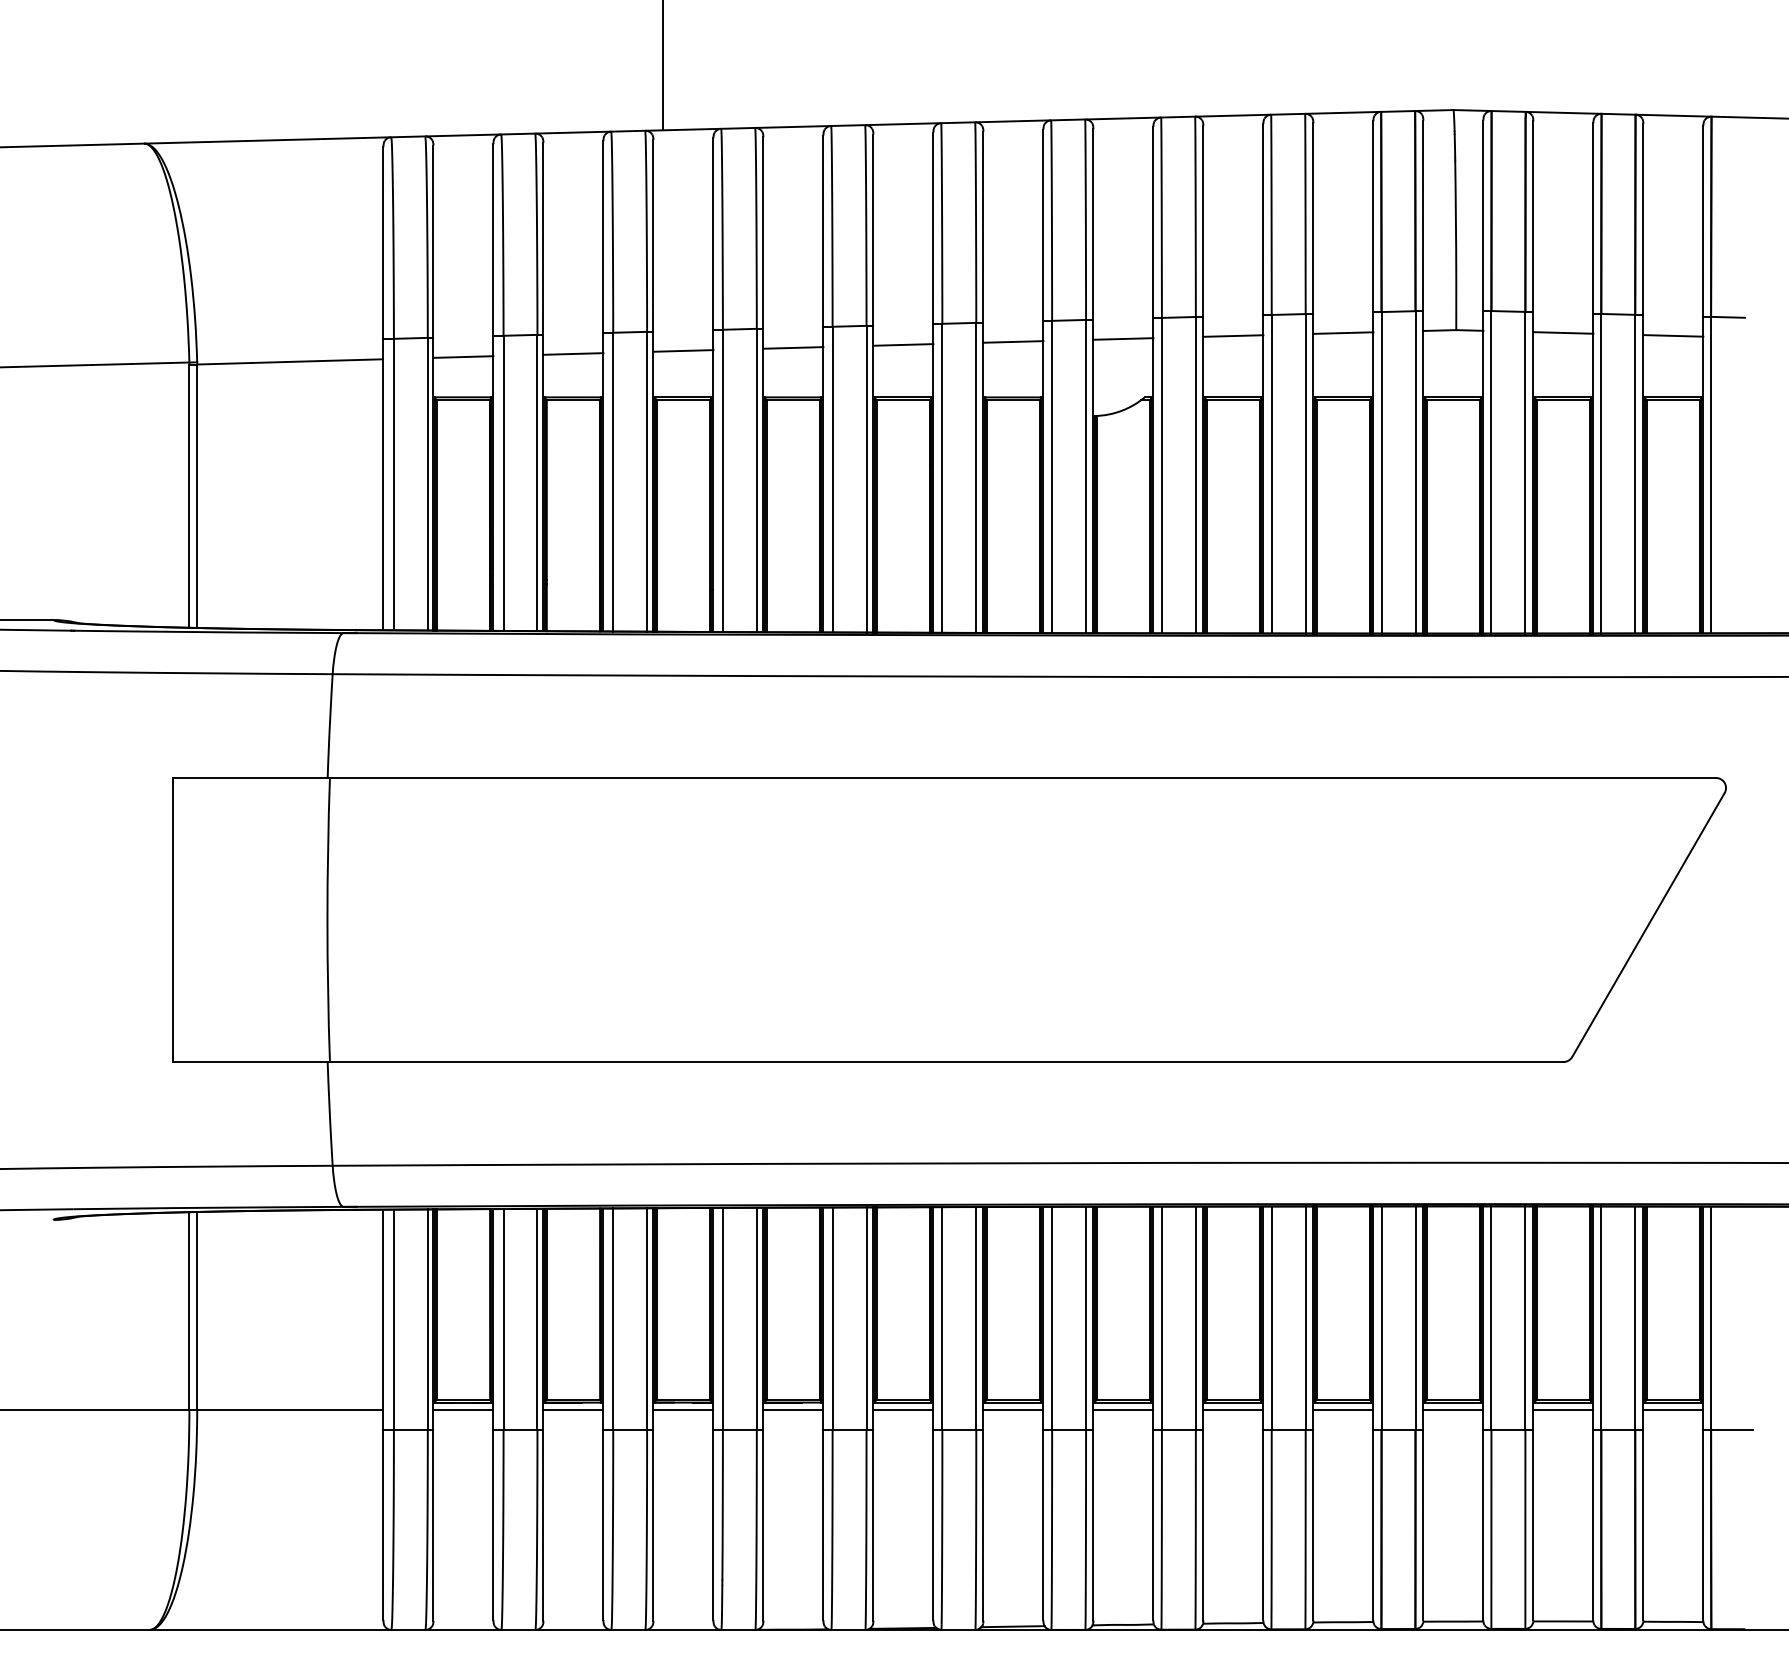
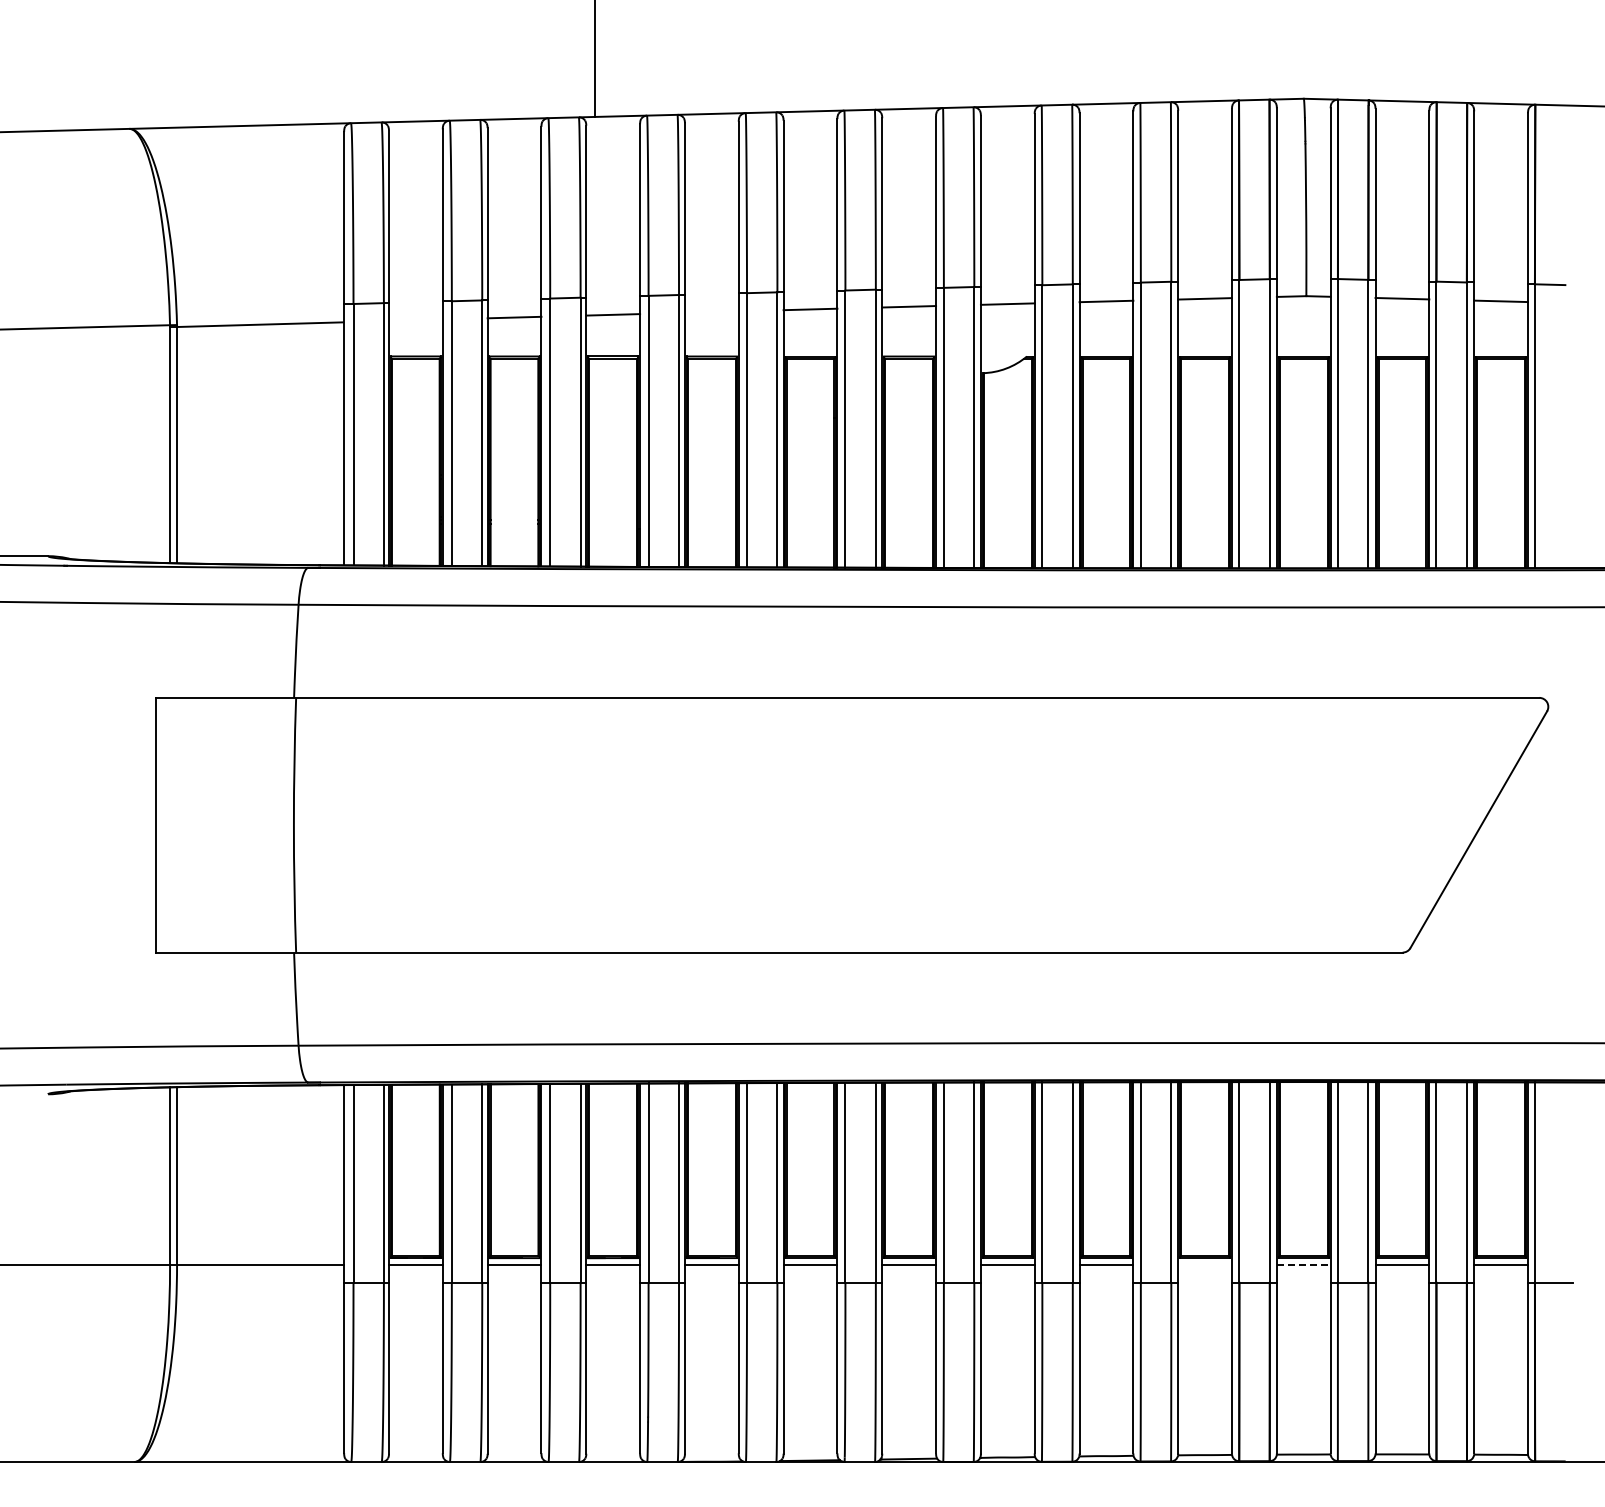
line: (793, 347) -> (711, 311), removed
line: (463, 357) -> (415, 320), removed
line: (1343, 1409) -> (1205, 1264), removed
line: (1453, 1409) -> (1303, 1264), solid -> dashed

